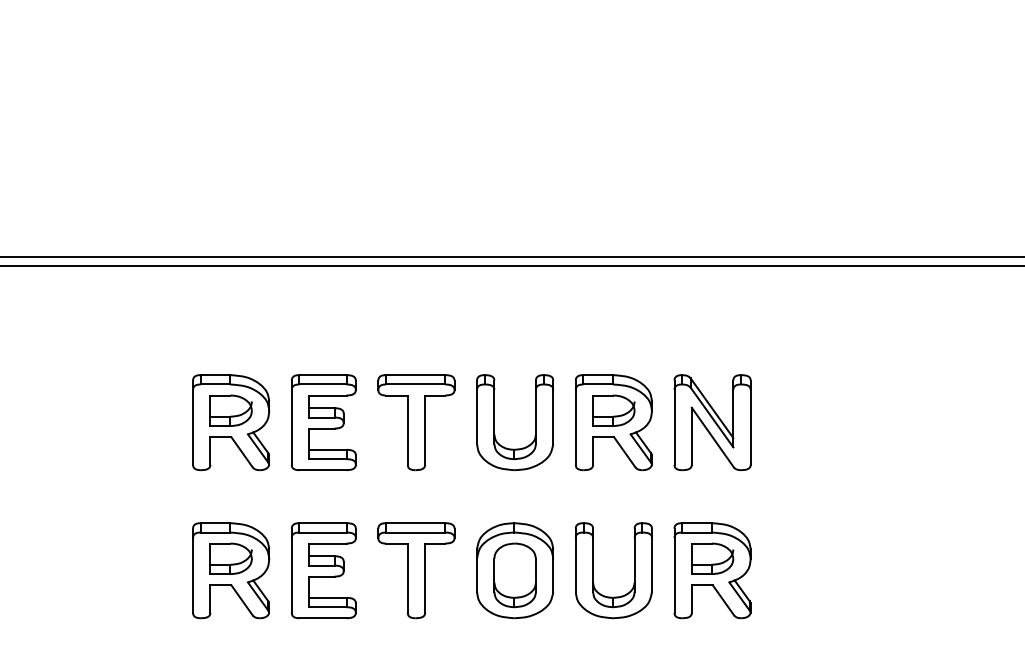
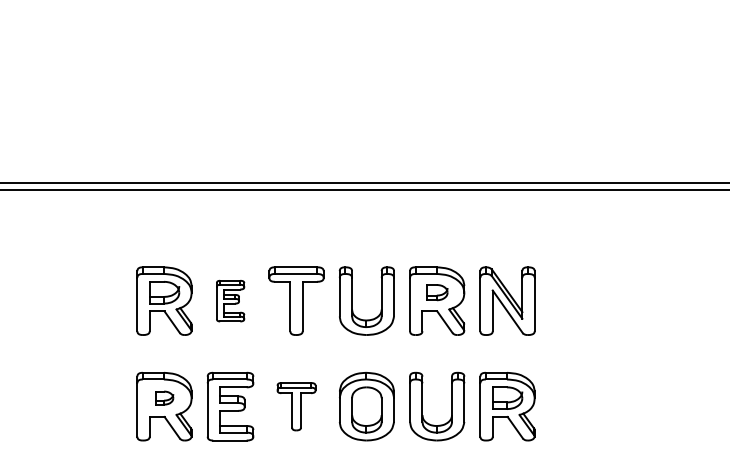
part: (613, 410) -> (436, 292), size x0.7
part: (323, 422) -> (230, 301), size x0.6
part: (230, 558) -> (164, 397), size x0.6
part: (416, 570) -> (296, 406), size x0.7

